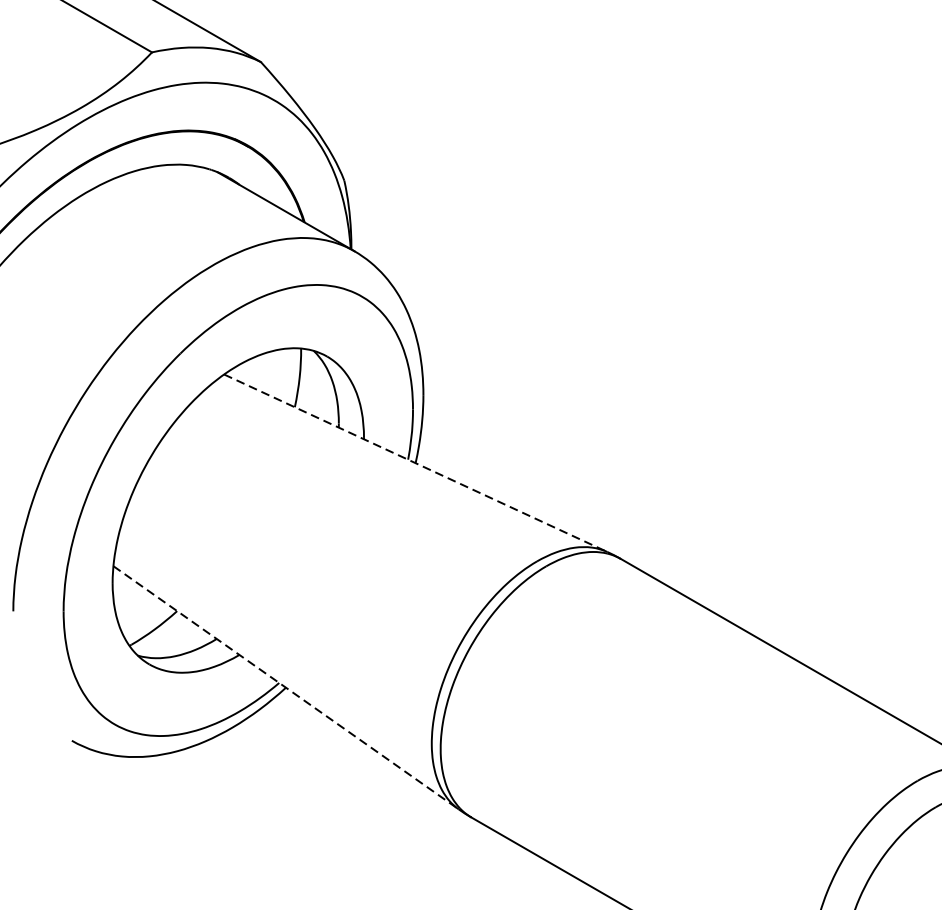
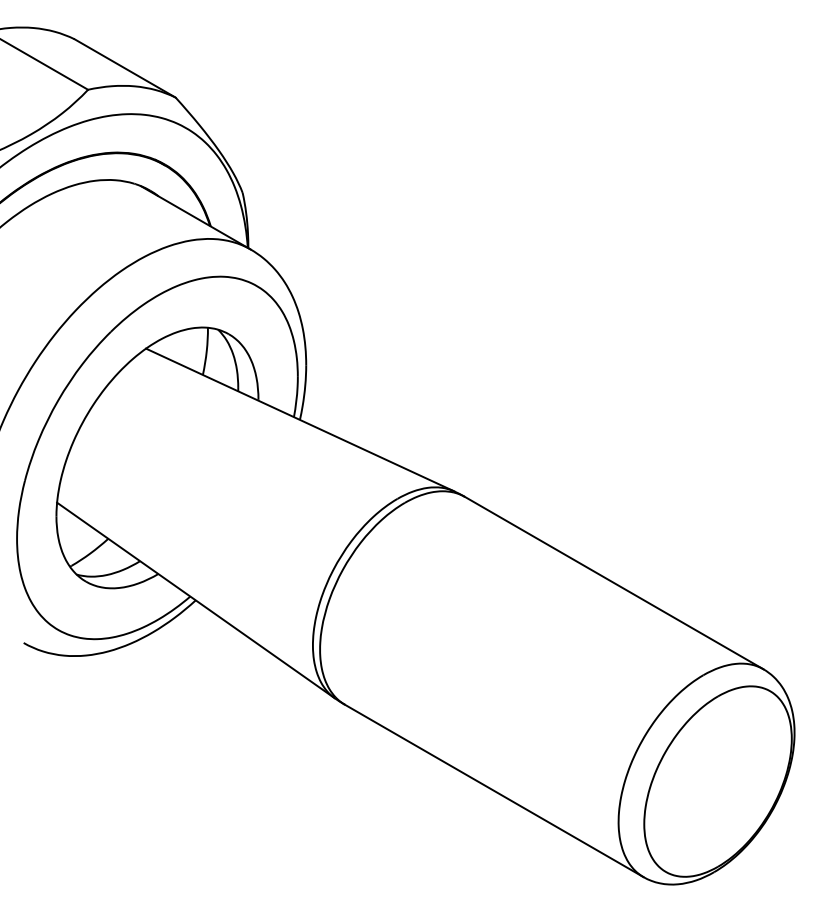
line: (416, 462) -> (300, 419), dashed -> solid
line: (285, 687) -> (195, 600), dashed -> solid

